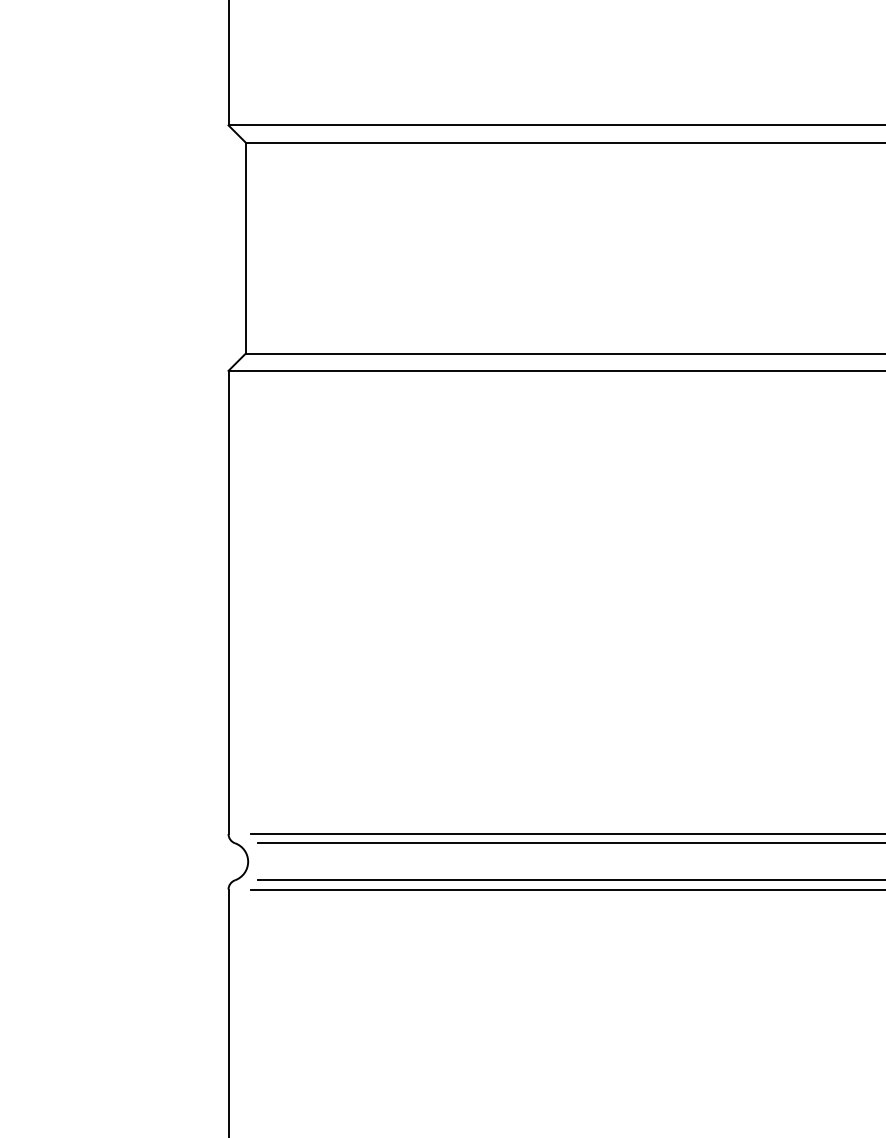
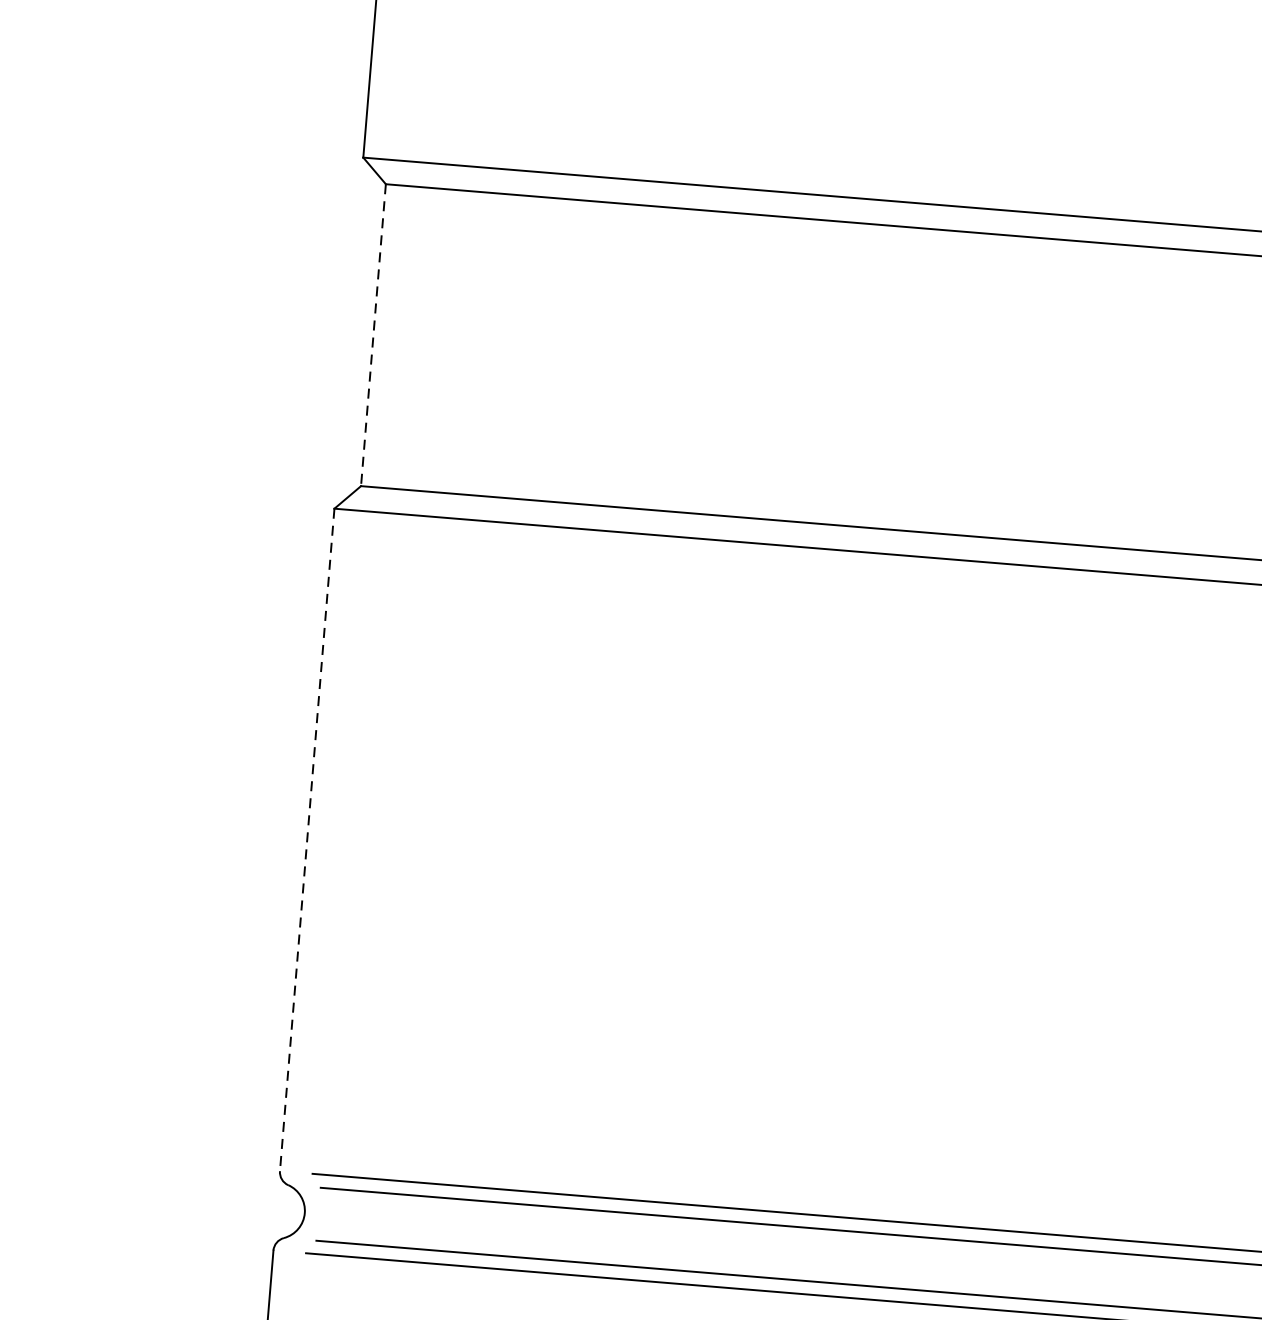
line: (245, 248) -> (373, 335), solid -> dashed
line: (228, 602) -> (307, 839), solid -> dashed

